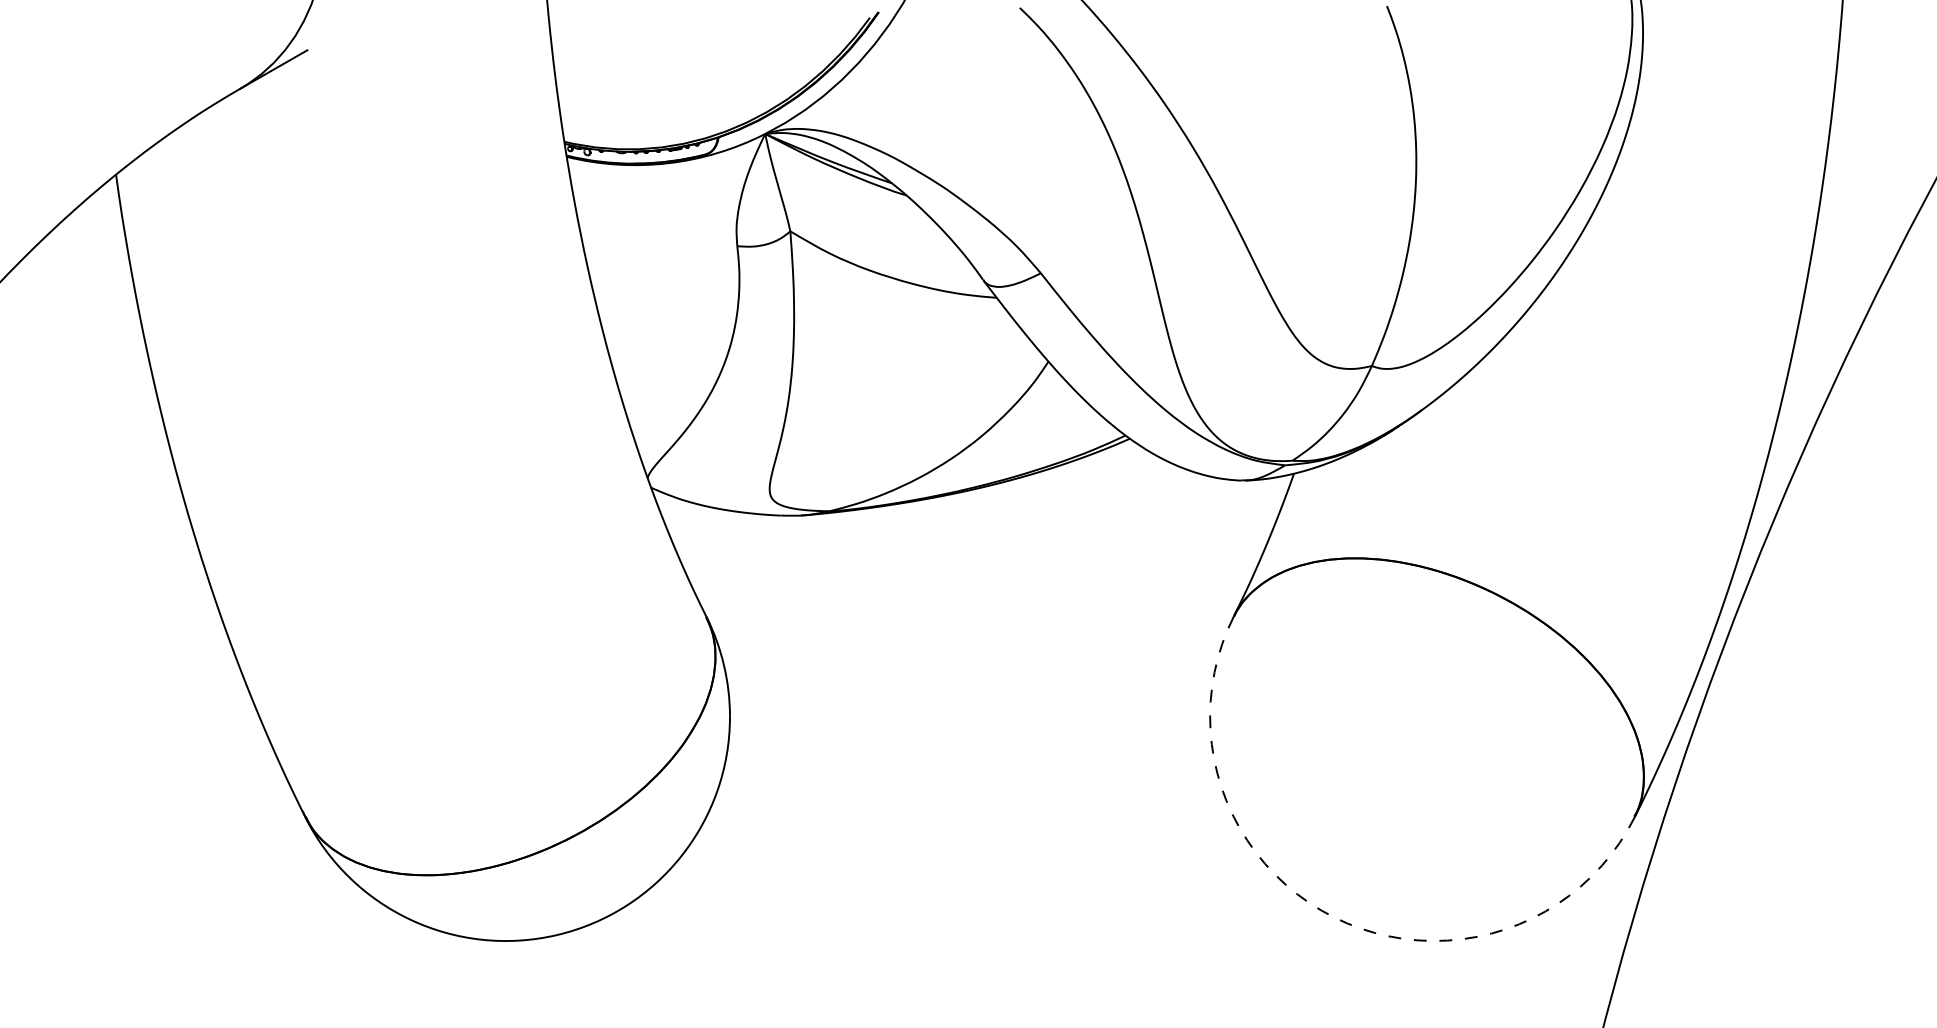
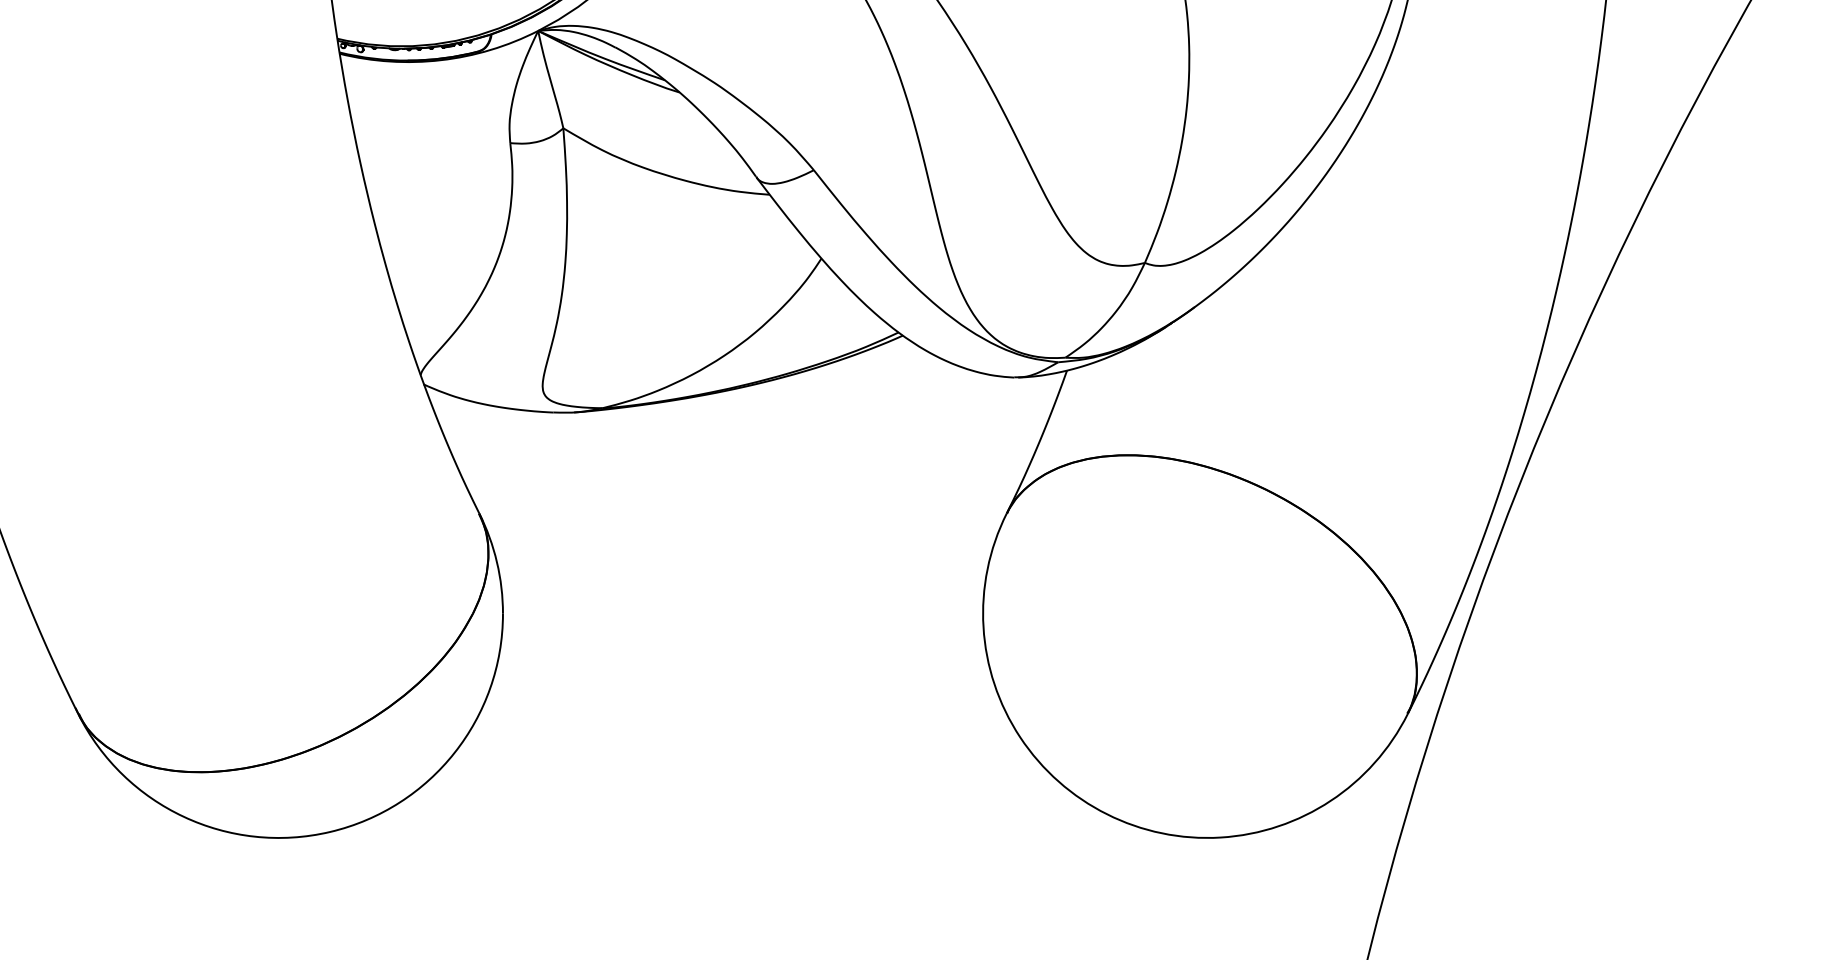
arc: (1334, 917) -> (1107, 814), dashed -> solid

